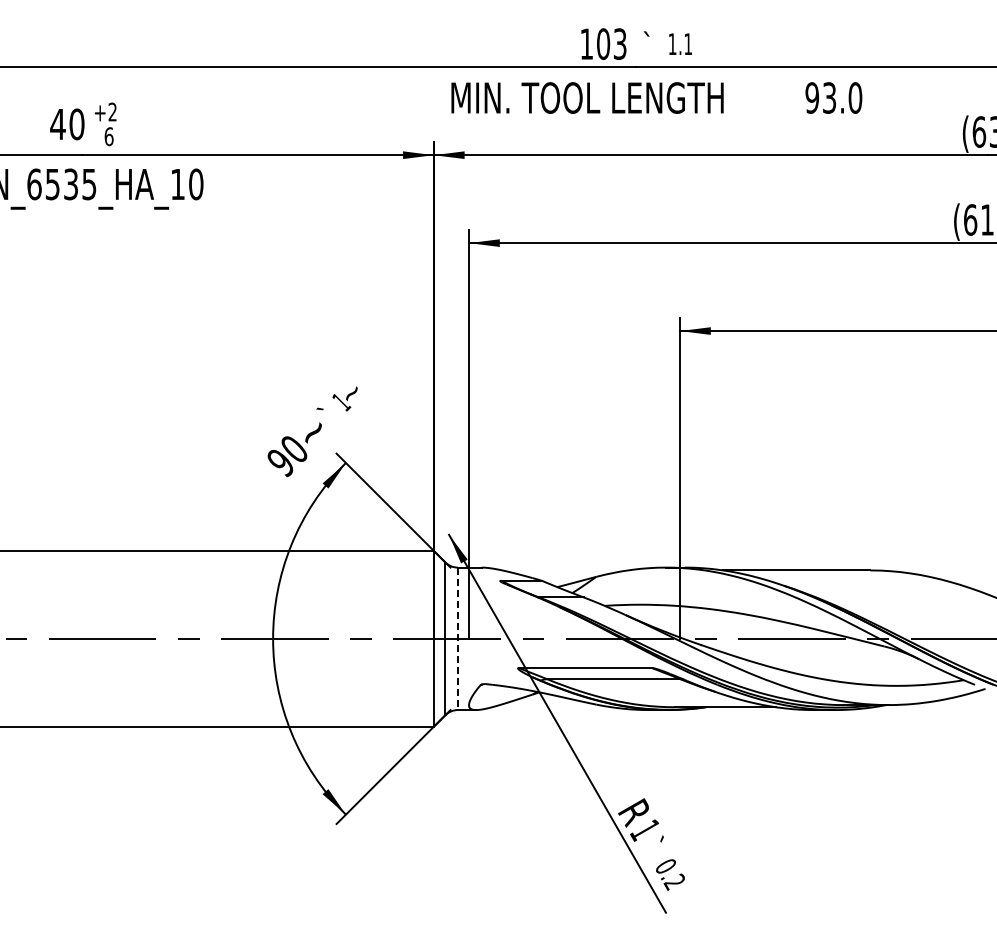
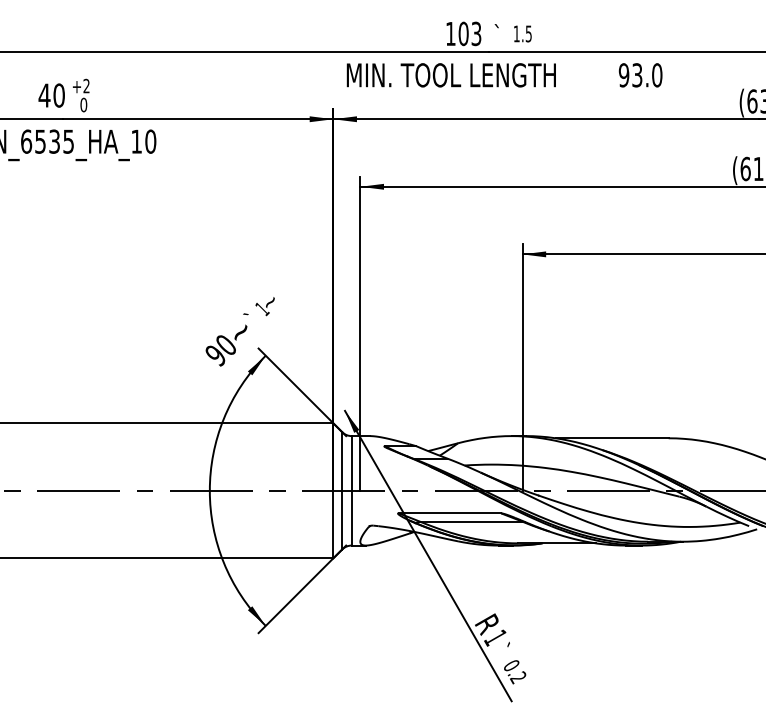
text: (688, 44) -> (528, 34), 1.1 -> 1.5
text: (108, 136) -> (83, 104), 6 -> 0
line: (457, 639) -> (351, 491), dashed -> solid

